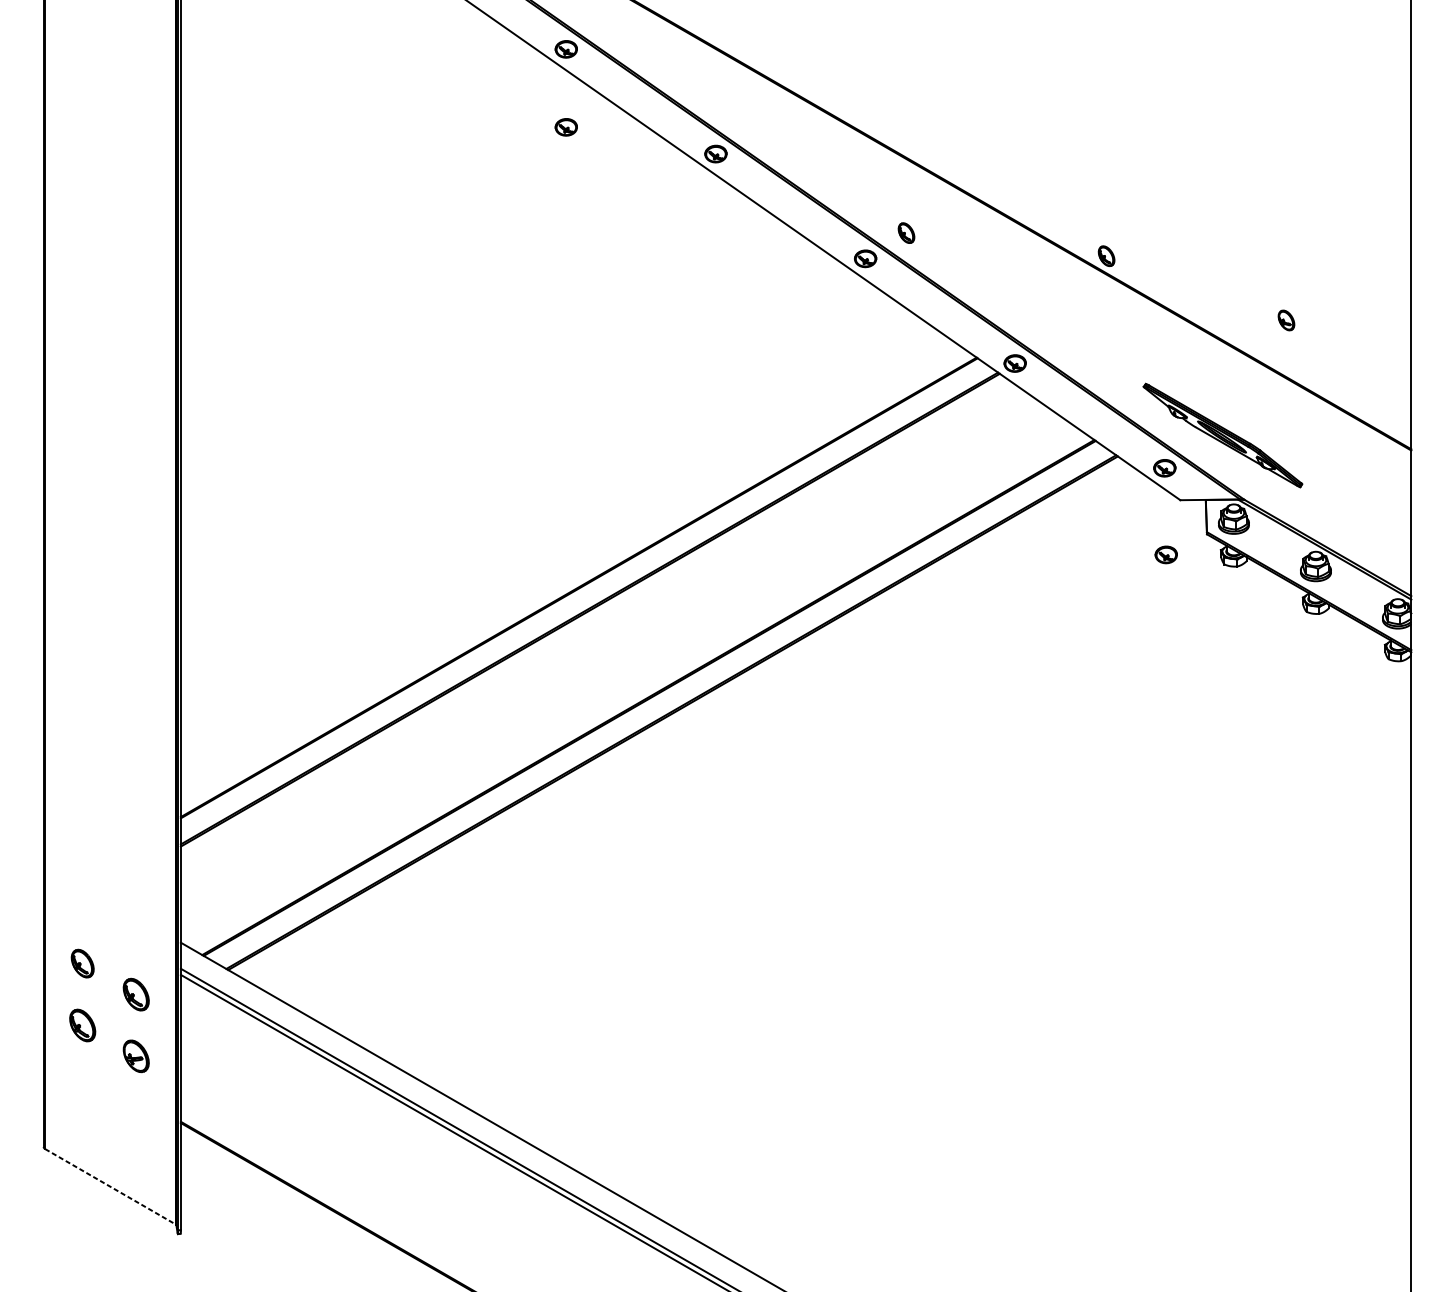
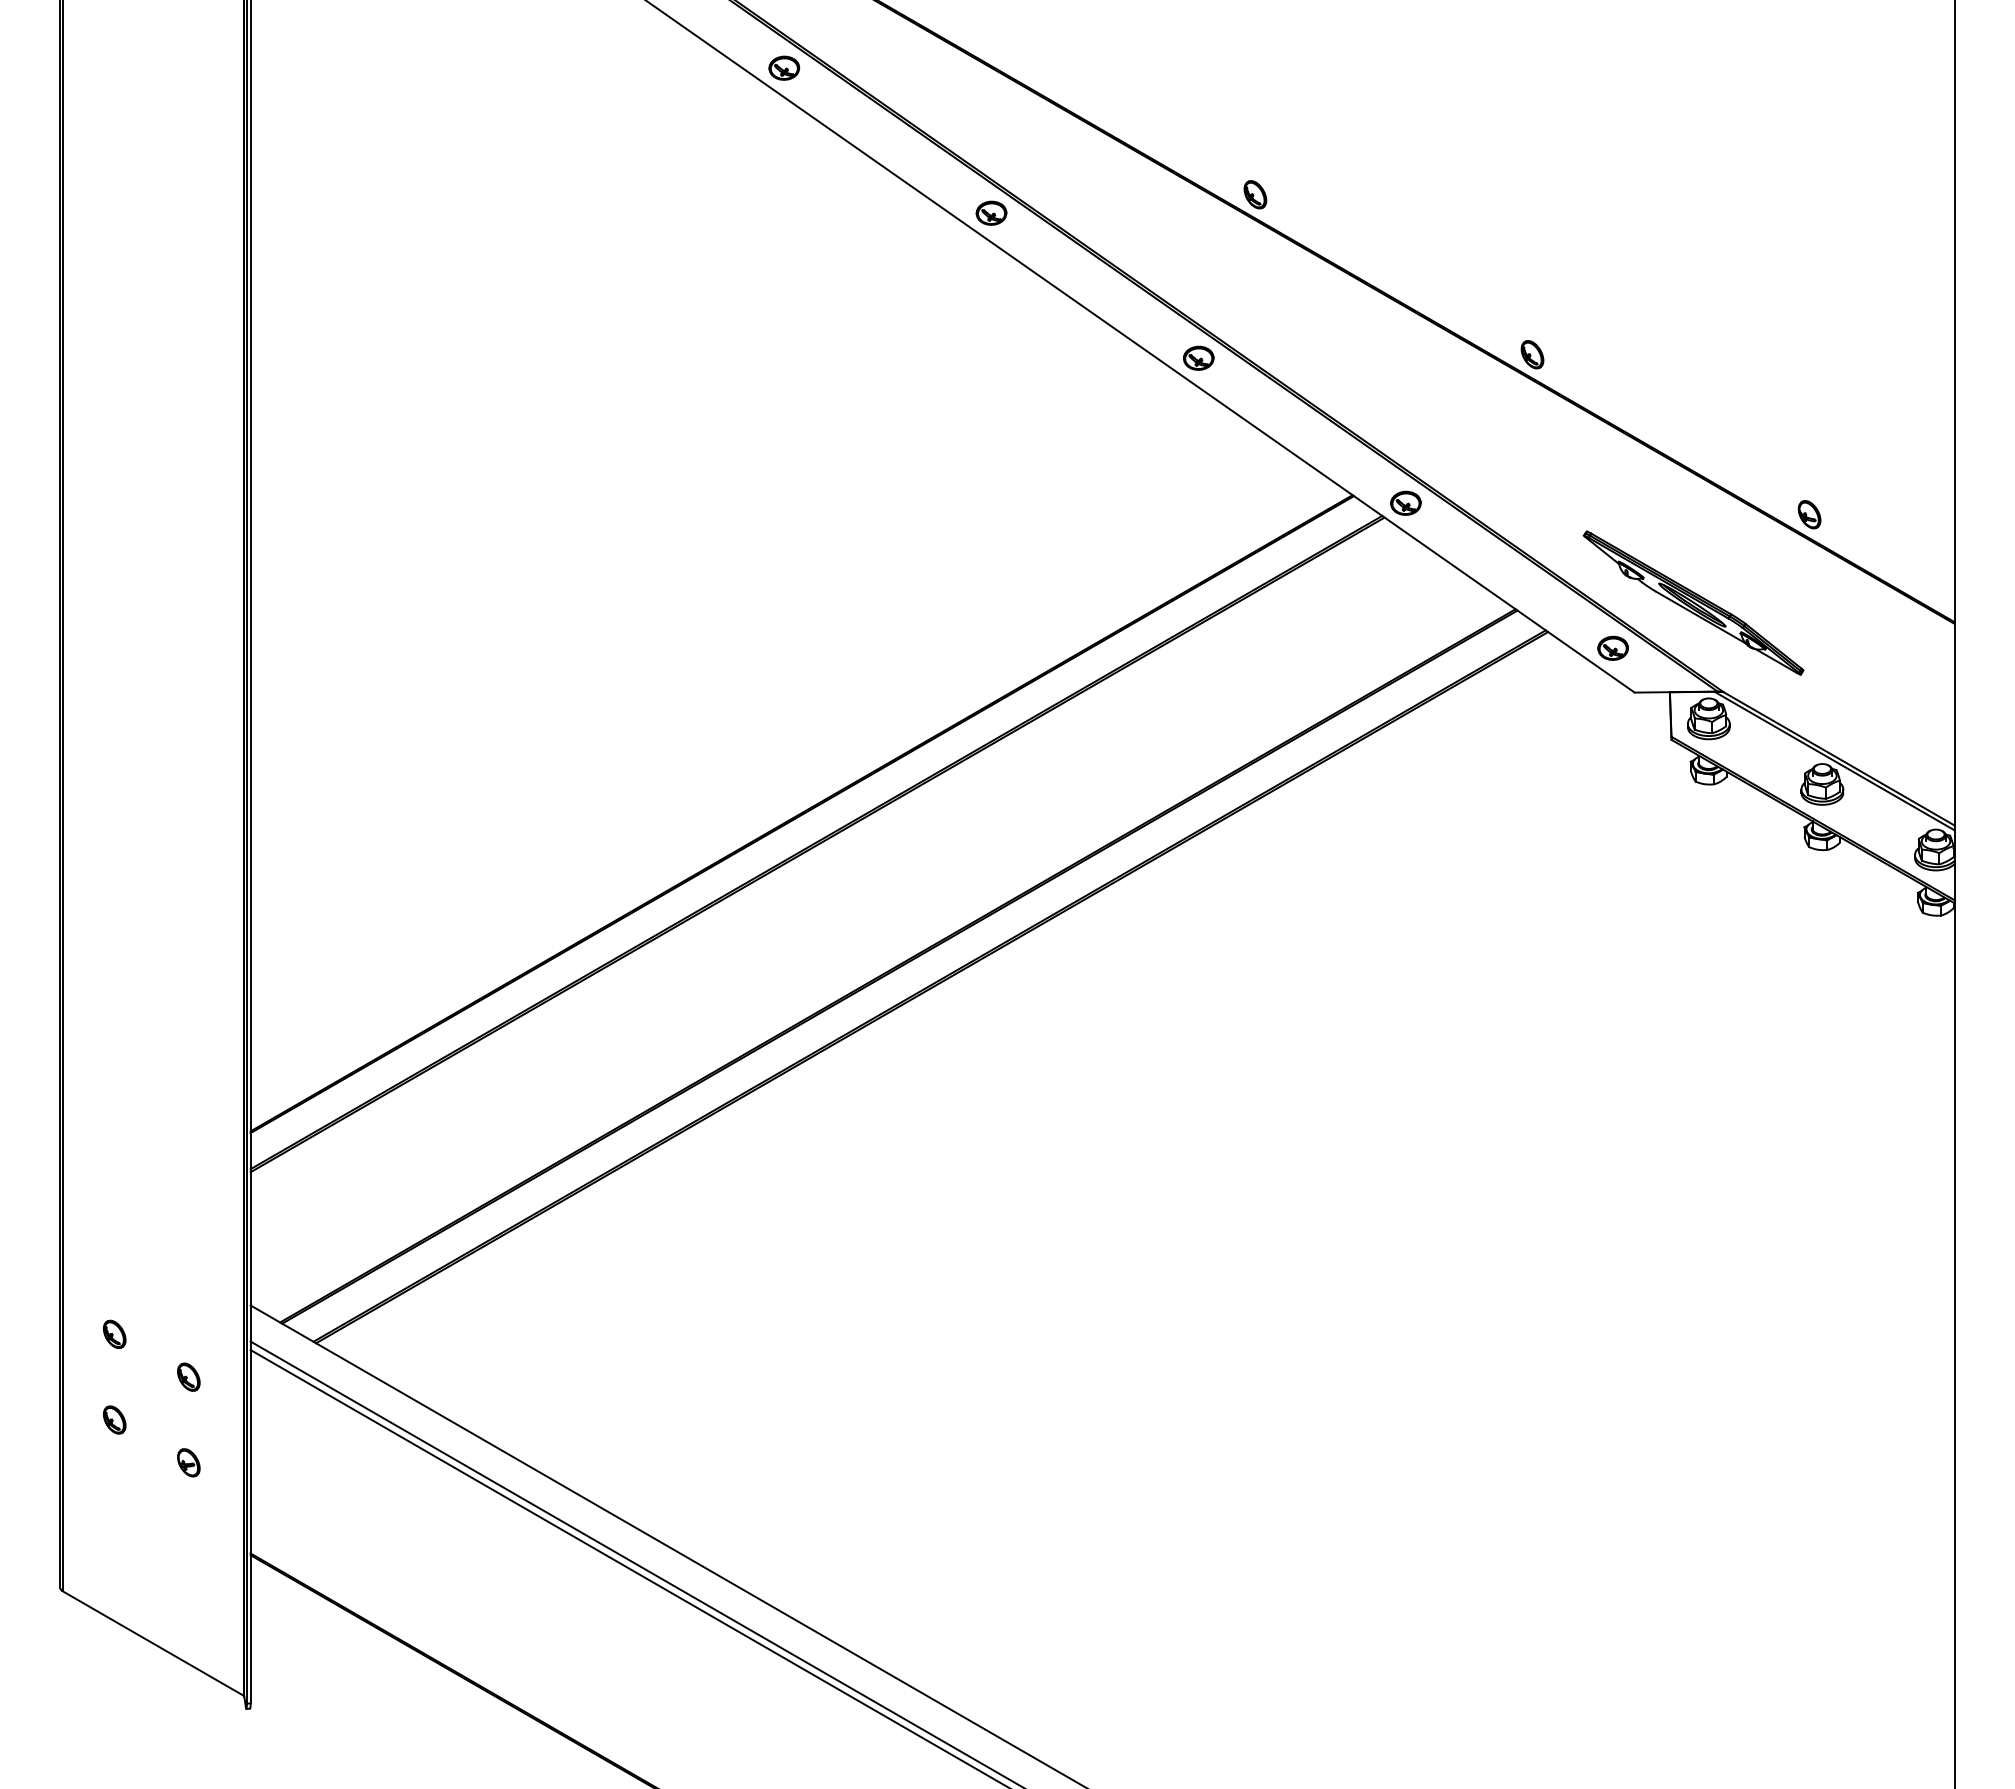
part: (566, 126) -> (784, 175), removed
part: (906, 232) -> (1255, 194), moved
part: (1286, 320) -> (1809, 514), moved
part: (1165, 554) -> (1614, 767), removed
part: (82, 963) -> (114, 1334), size x0.71
part: (136, 994) -> (188, 1376), size x0.62
part: (82, 1025) -> (114, 1419), size x0.62
part: (136, 1056) -> (188, 1462), size x0.62
line: (110, 1186) -> (153, 1643), dashed -> solid

